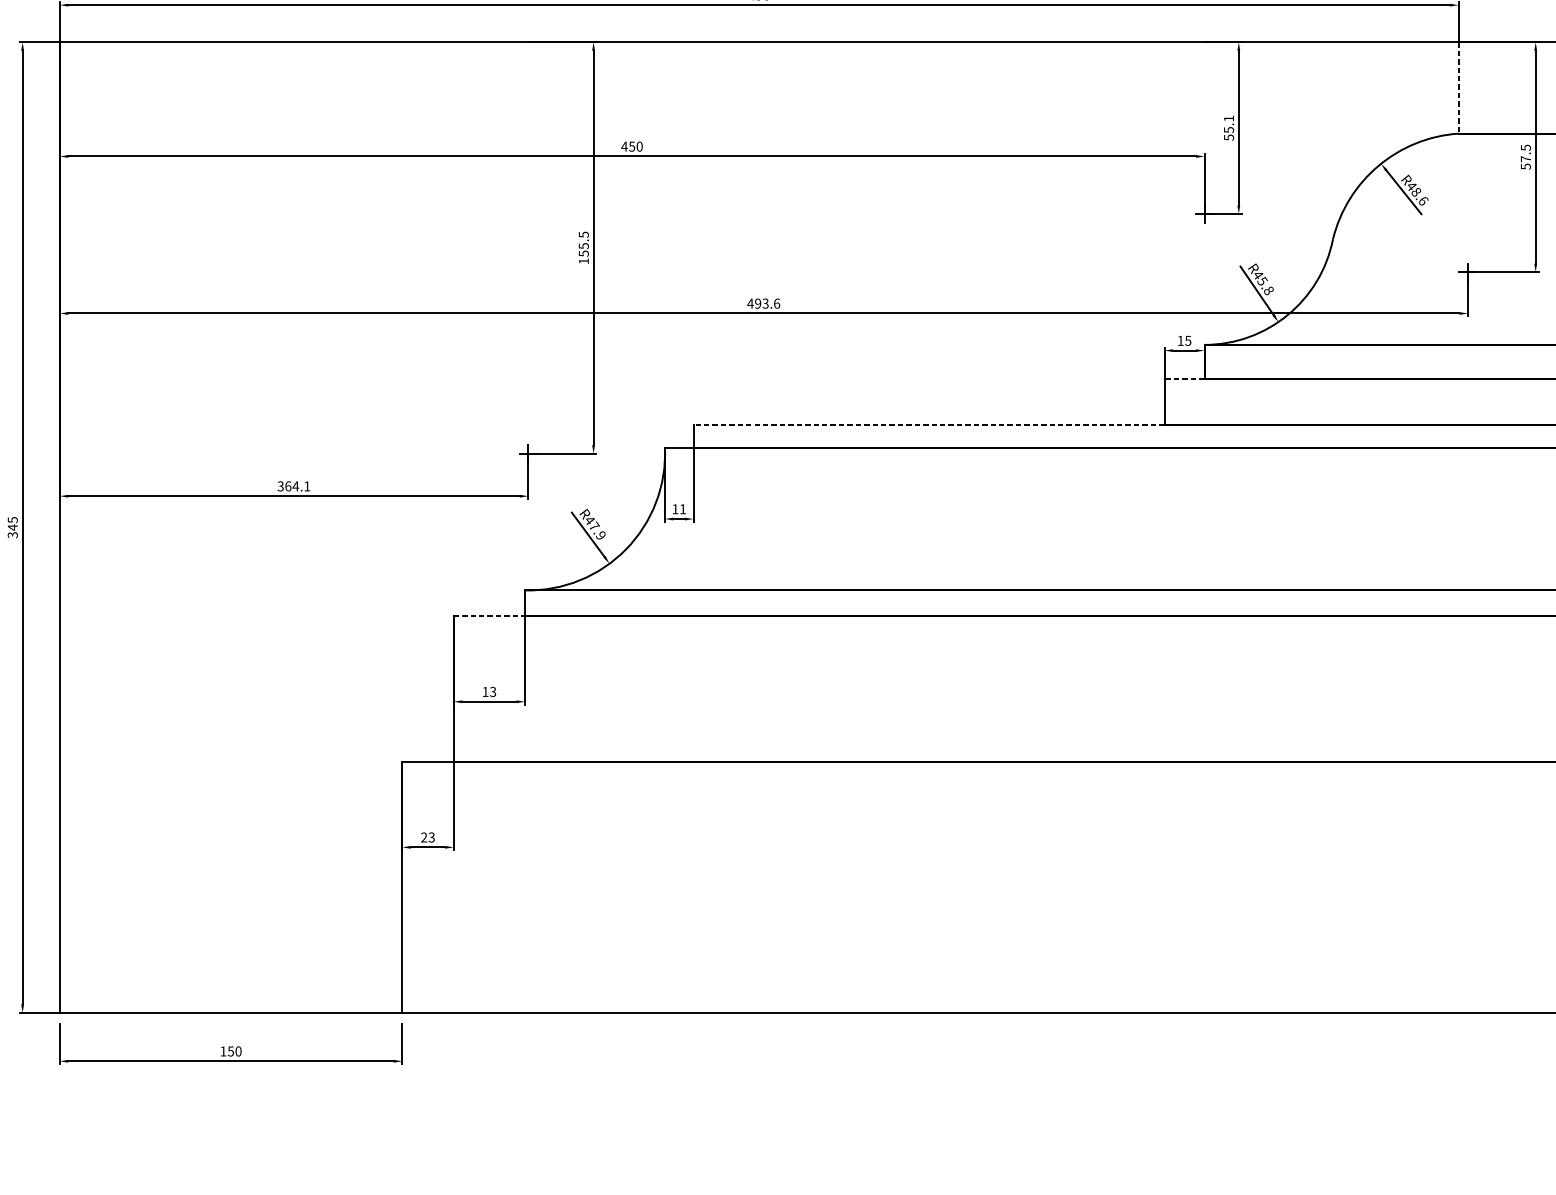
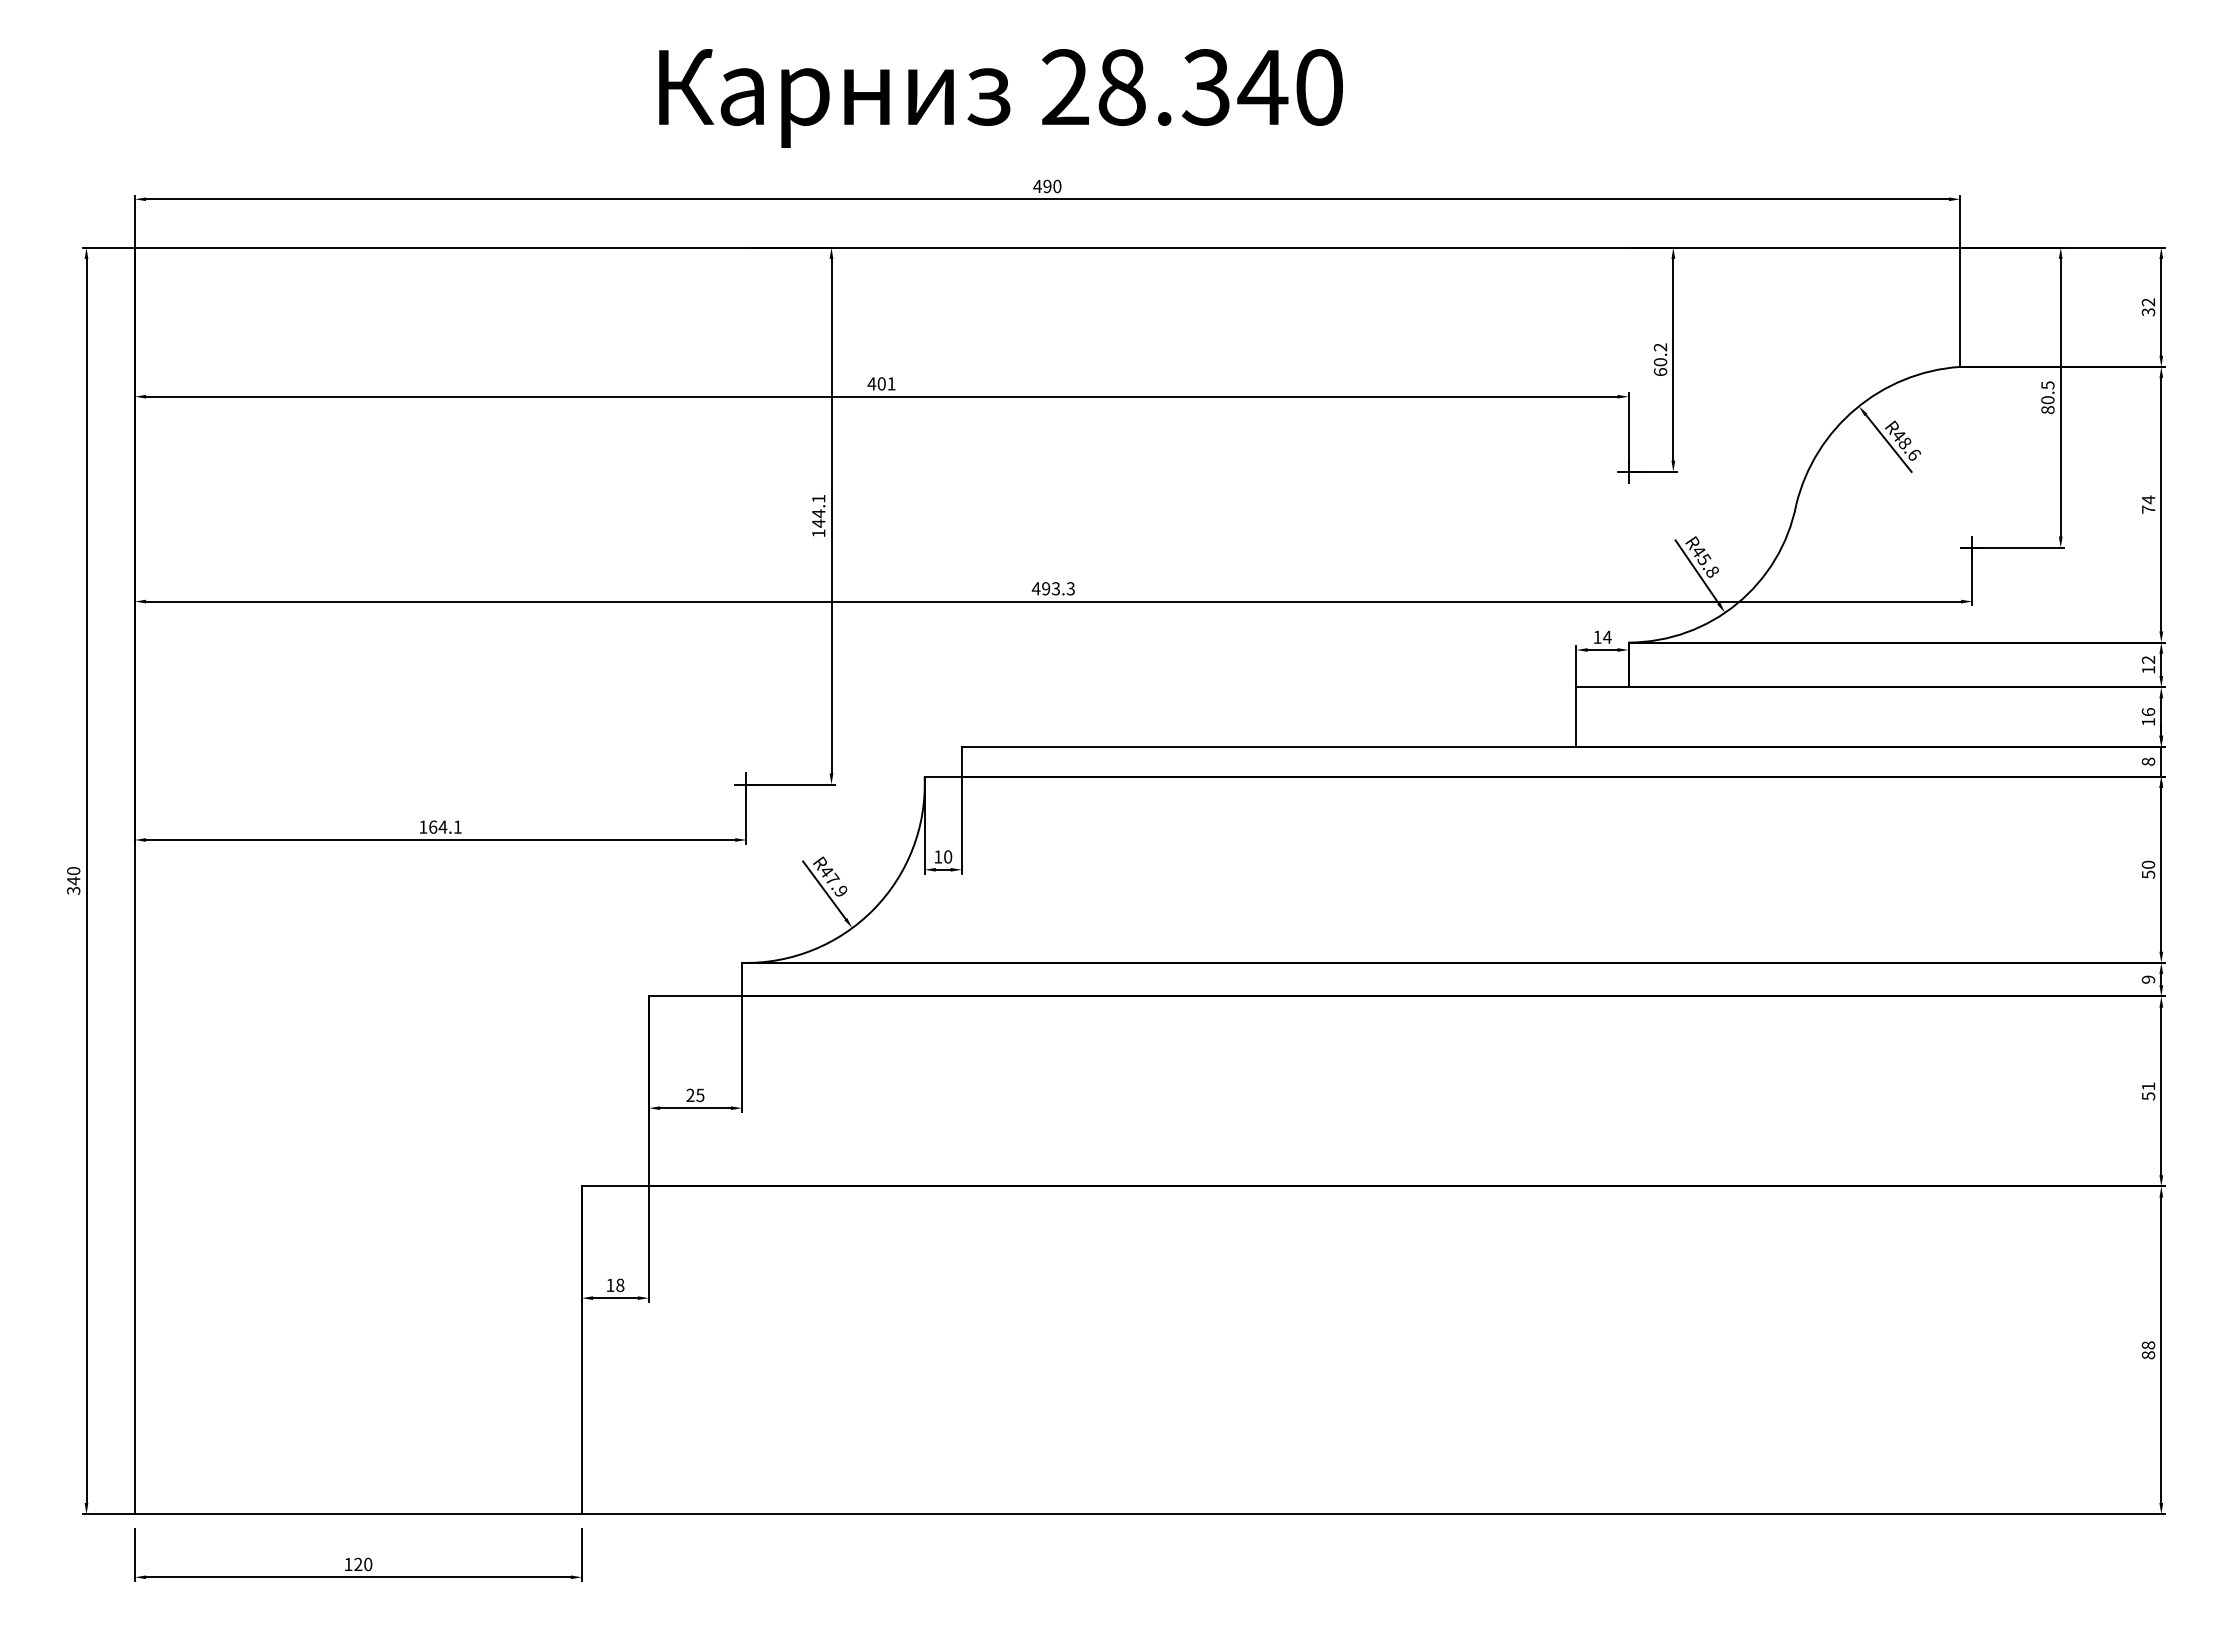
line: (1458, 88) -> (1960, 307), dashed -> solid
text: (1228, 127) -> (1660, 359), 55.1 -> 60.2
text: (635, 146) -> (886, 383), 450 -> 401
text: (1525, 163) -> (2047, 405), 57.5 -> 80.5
text: (583, 243) -> (818, 510), 155.5 -> 144.1
text: (776, 303) -> (1070, 588), 493.6 -> 493.3
text: (1188, 340) -> (1607, 636), 15 -> 14
line: (1184, 379) -> (1602, 687), dashed -> solid
line: (928, 424) -> (1268, 746), dashed -> solid
text: (280, 485) -> (423, 826), 364.1 -> 164.1
text: (683, 508) -> (948, 856), 11 -> 10
text: (12, 520) -> (73, 871), 345 -> 340
line: (489, 616) -> (695, 996), dashed -> solid
text: (489, 691) -> (695, 1094), 13 -> 25
text: (428, 836) -> (615, 1284), 23 -> 18
text: (231, 1051) -> (358, 1564), 150 -> 120

